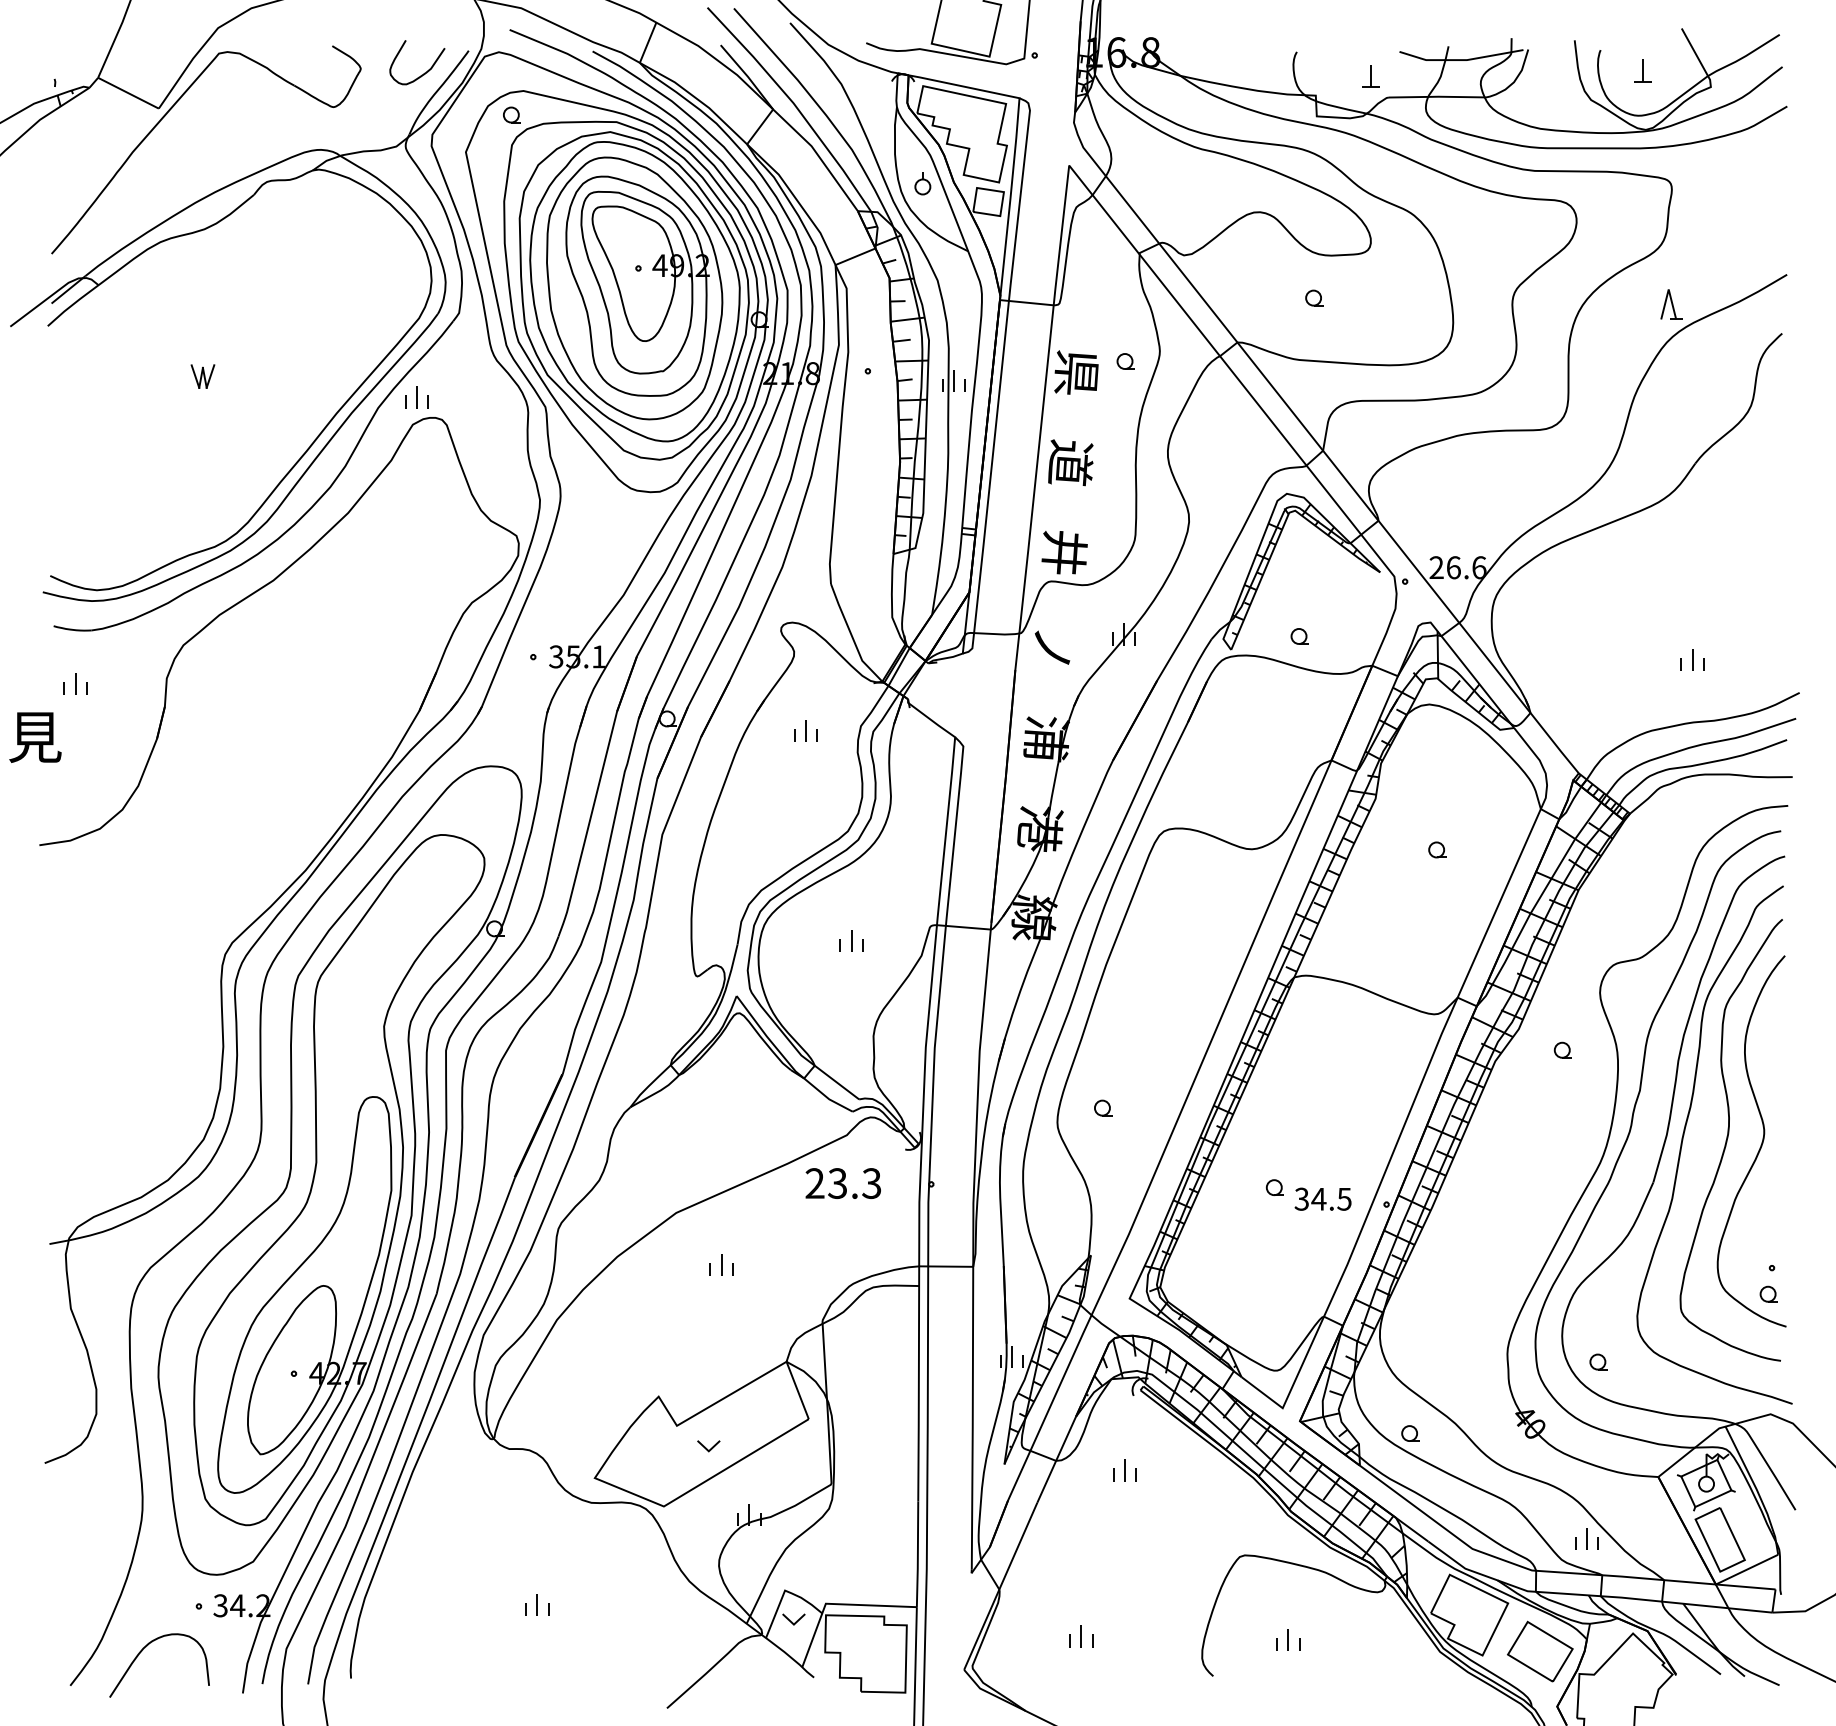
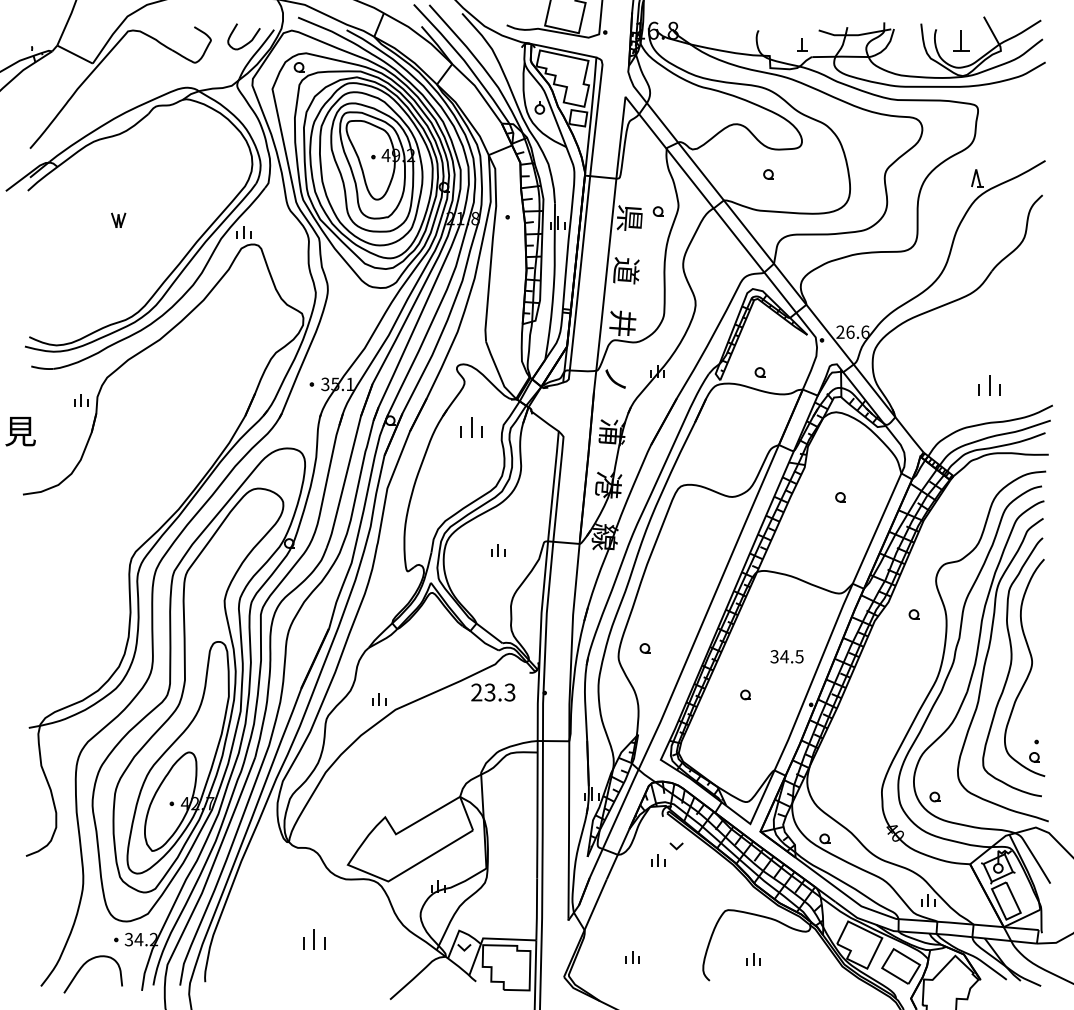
part: (1643, 70) -> (961, 41), size x1.6
part: (1693, 660) -> (990, 386), size x1.6
part: (76, 684) -> (81, 400), moved
part: (806, 730) -> (471, 427), size x1.6
text: (1322, 1198) -> (786, 656), moved
part: (722, 1265) -> (379, 699), moved
part: (708, 1446) -> (676, 846), moved
part: (537, 1605) -> (314, 939), size x1.6

